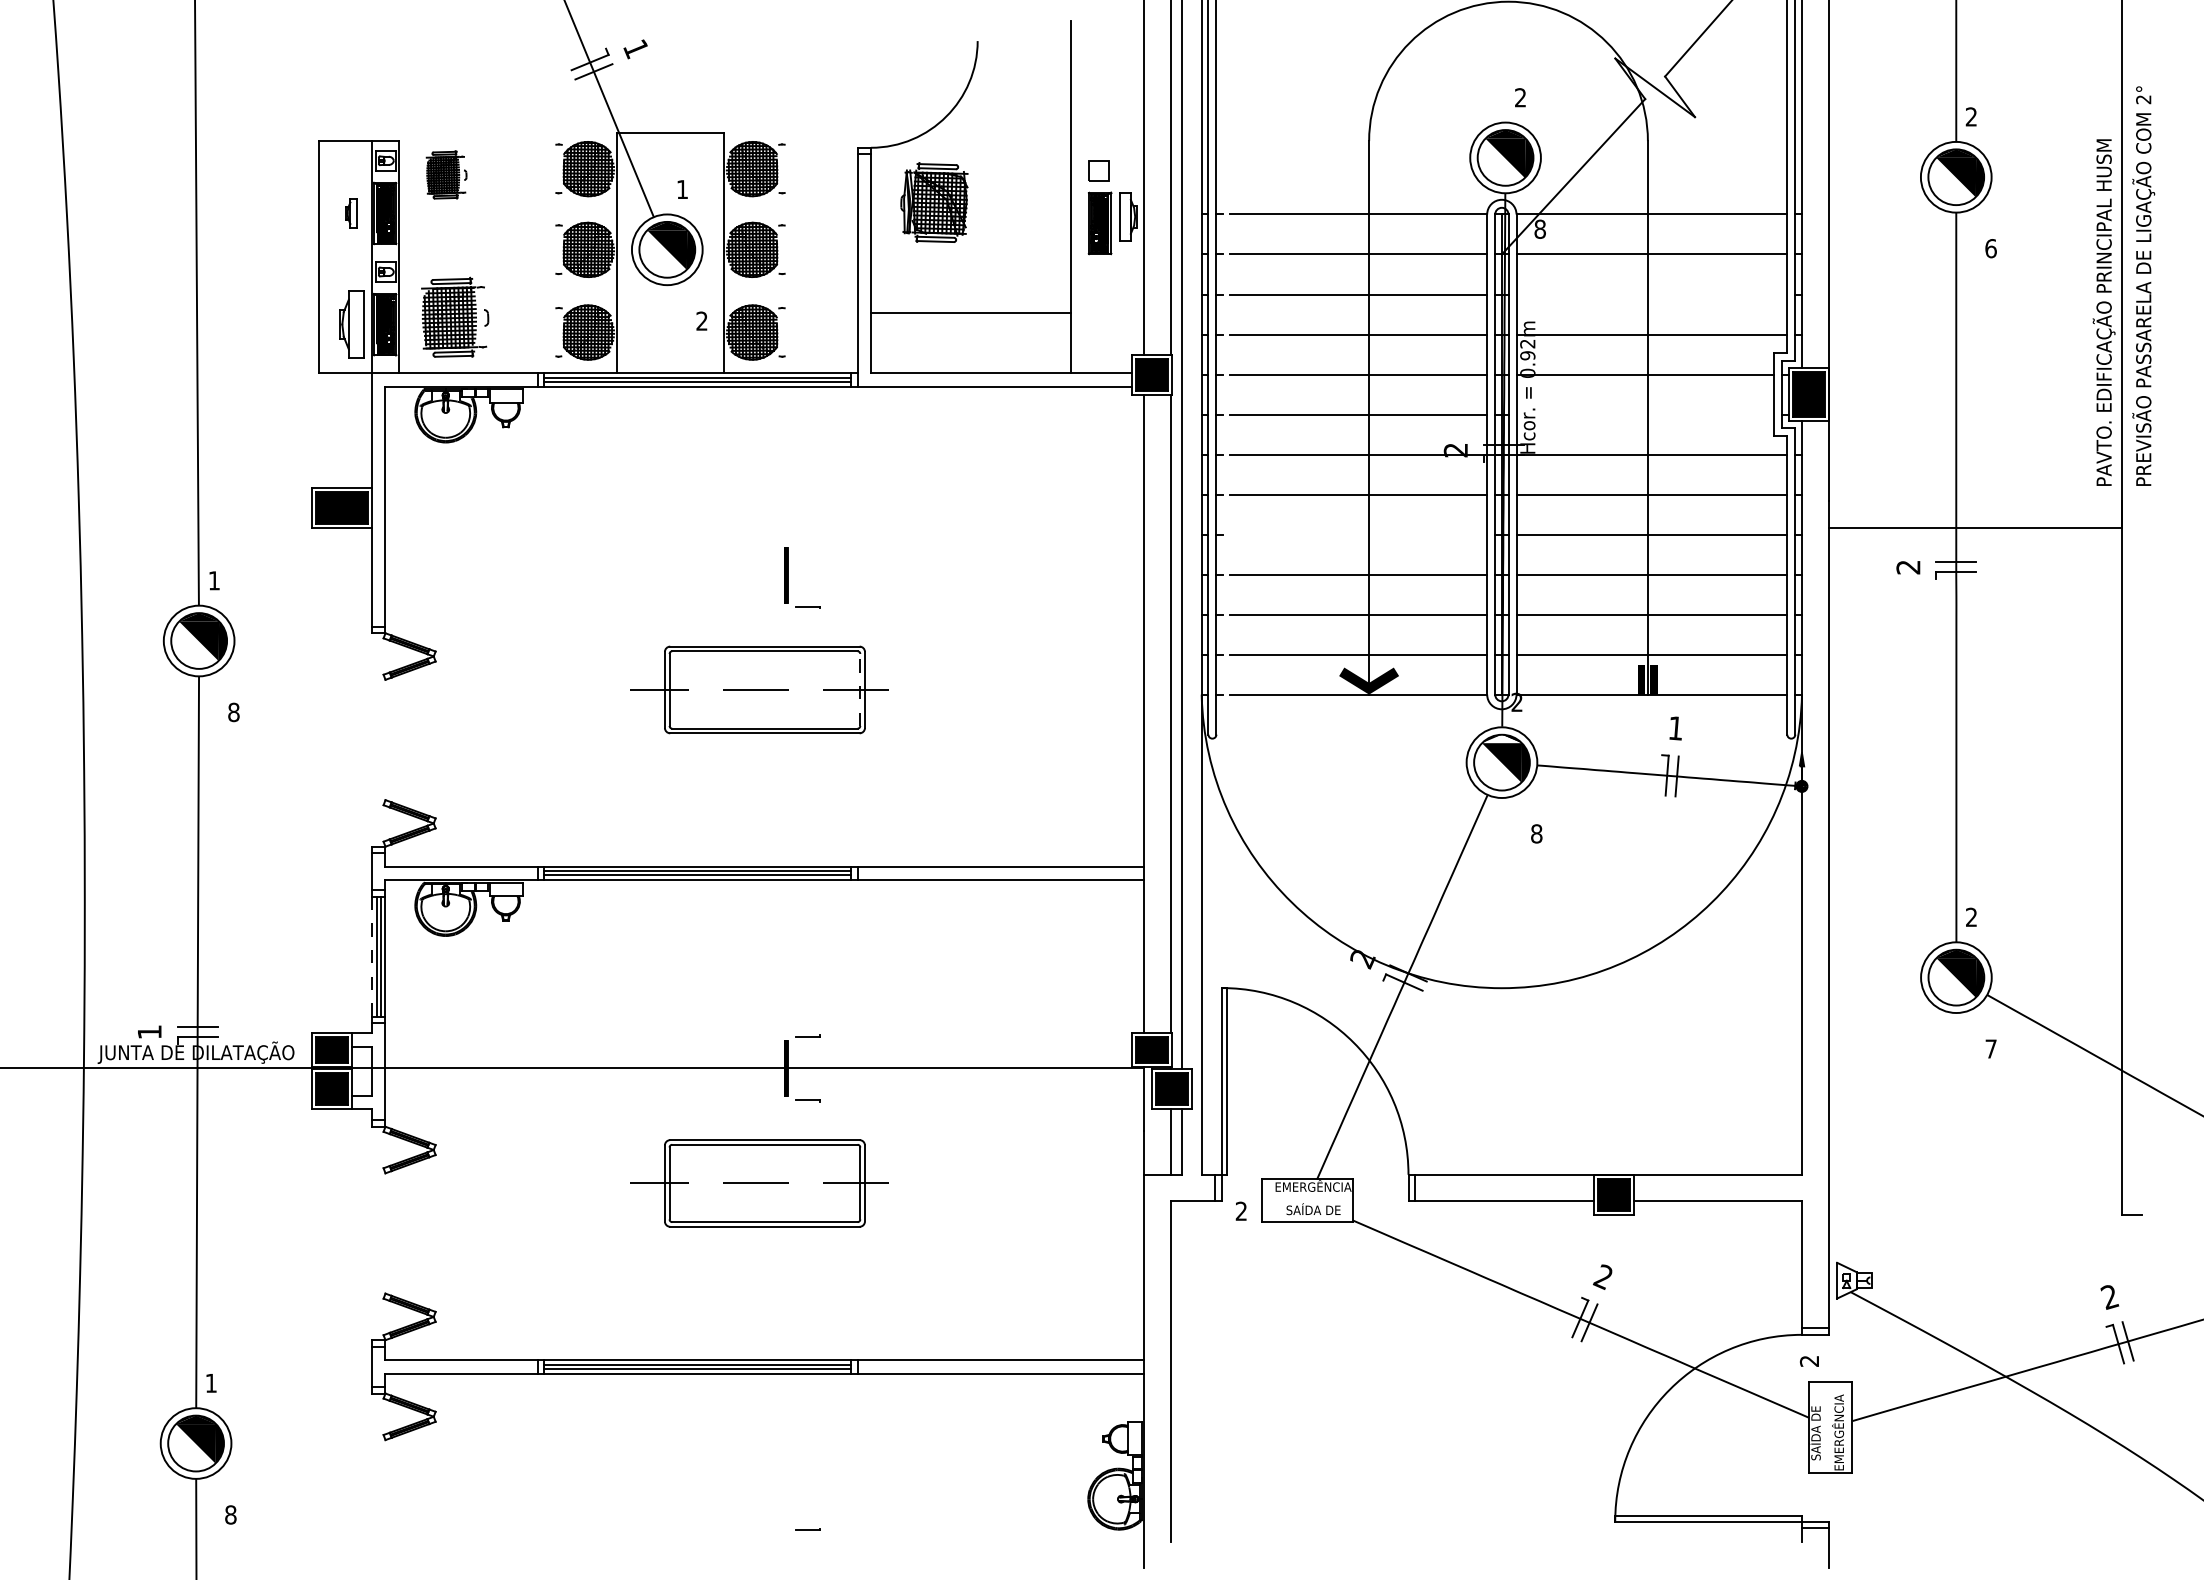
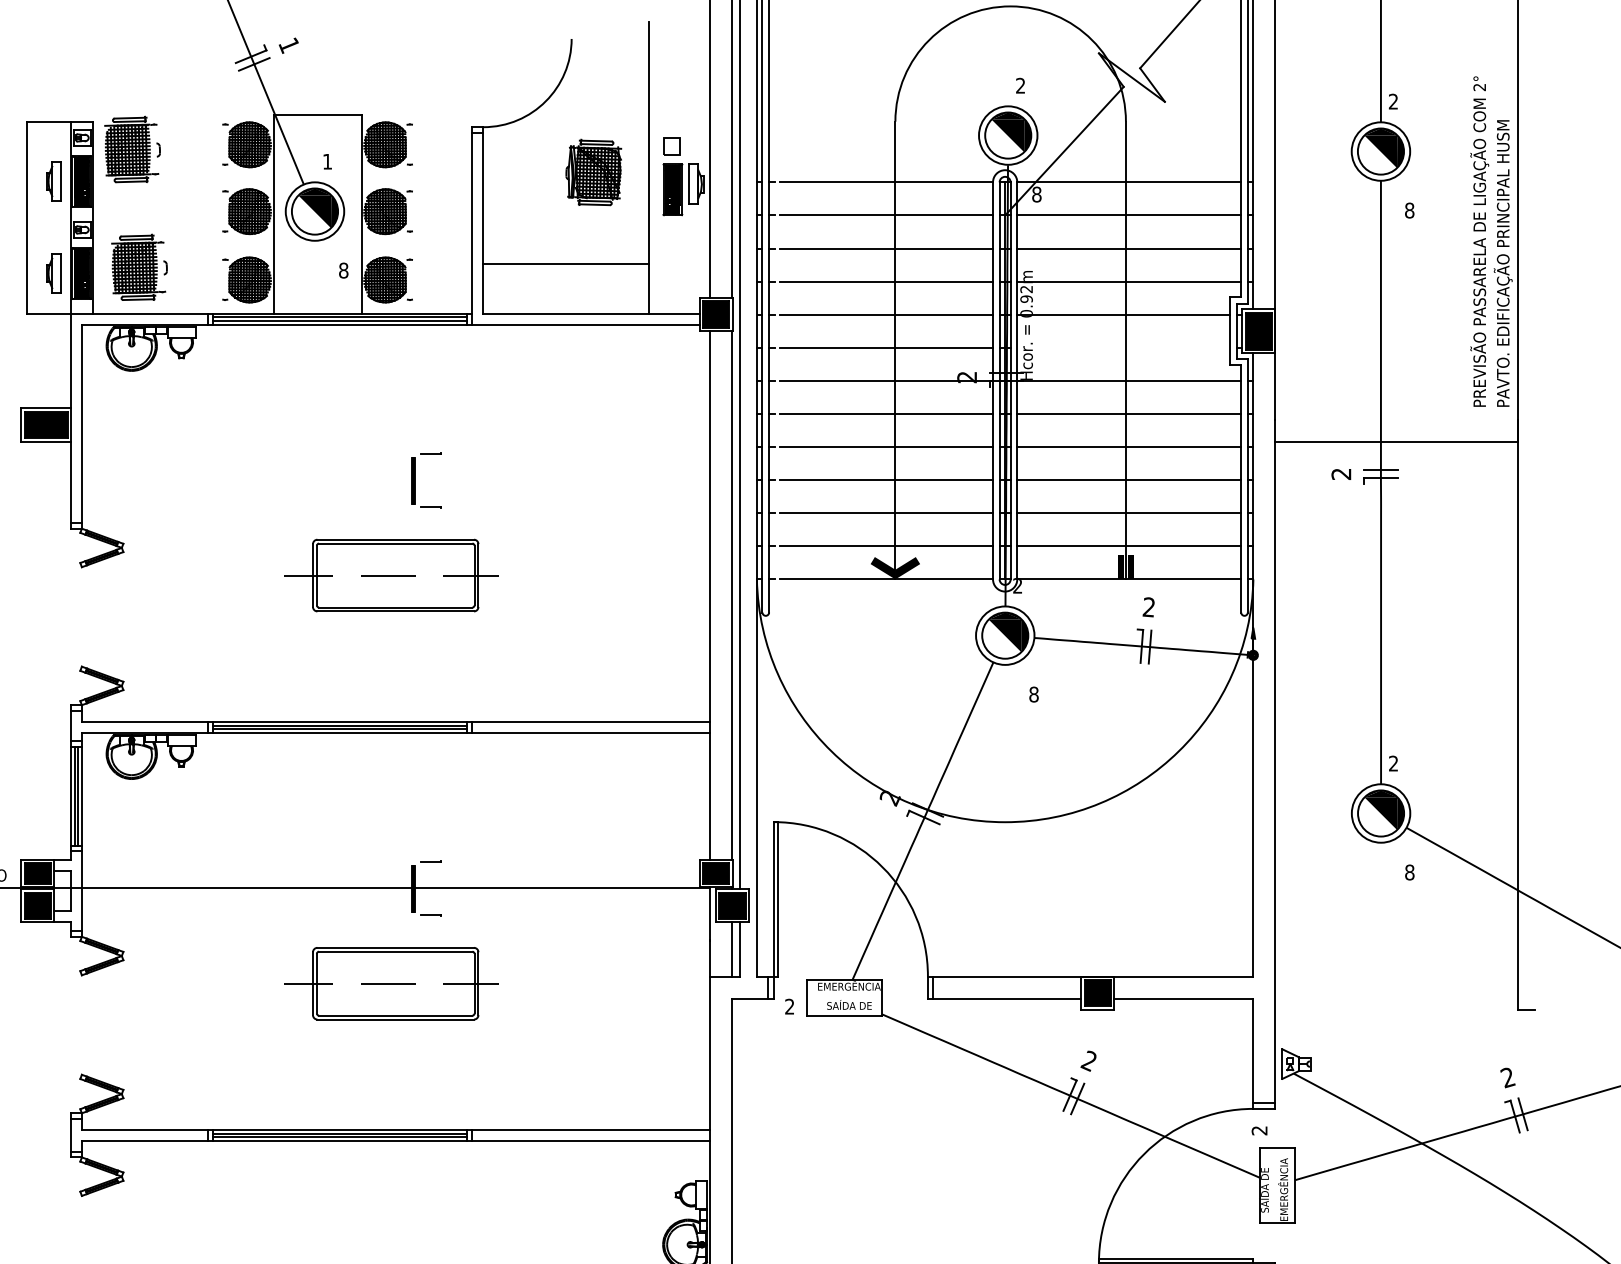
part: (446, 174) -> (132, 149), size x1.67
part: (934, 202) -> (593, 172), moved
part: (351, 212) -> (53, 180), size x1.67
text: (1990, 248) -> (1409, 210), 6 -> 8
text: (2143, 285) -> (1479, 241), moved
line: (1651, 294) -> (1128, 248), added
text: (701, 320) -> (343, 270), 2 -> 8
part: (351, 324) -> (53, 273), size x0.71
line: (1358, 534) -> (886, 447), added
line: (807, 542) -> (430, 453), added
line: (860, 689) -> (474, 575), dashed -> solid
text: (1675, 728) -> (1148, 607), 1 -> 2
fill: (1501, 738) -> (1004, 615), added
line: (372, 957) -> (71, 796), dashed -> solid
text: (1990, 1048) -> (1409, 872), 7 -> 8

